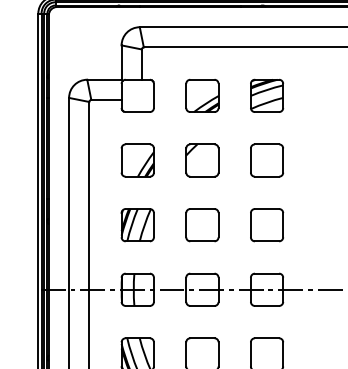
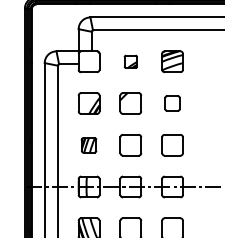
part: (201, 95) -> (130, 61), size x0.6
part: (266, 160) -> (172, 103), size x0.7
part: (136, 225) -> (88, 145), size x0.7

